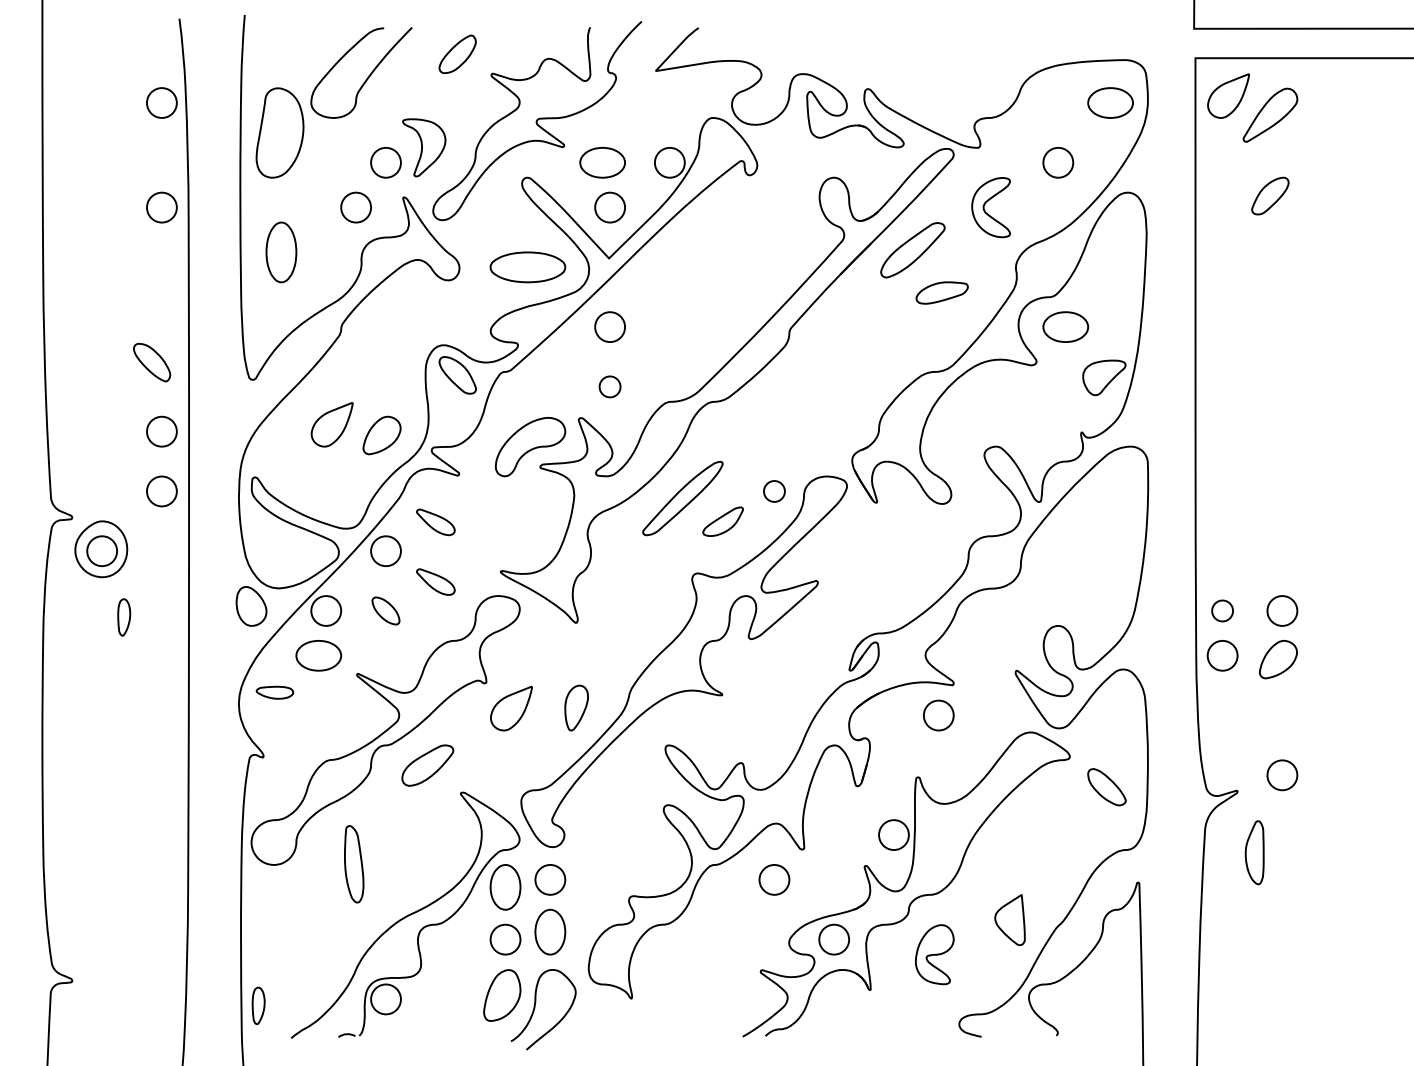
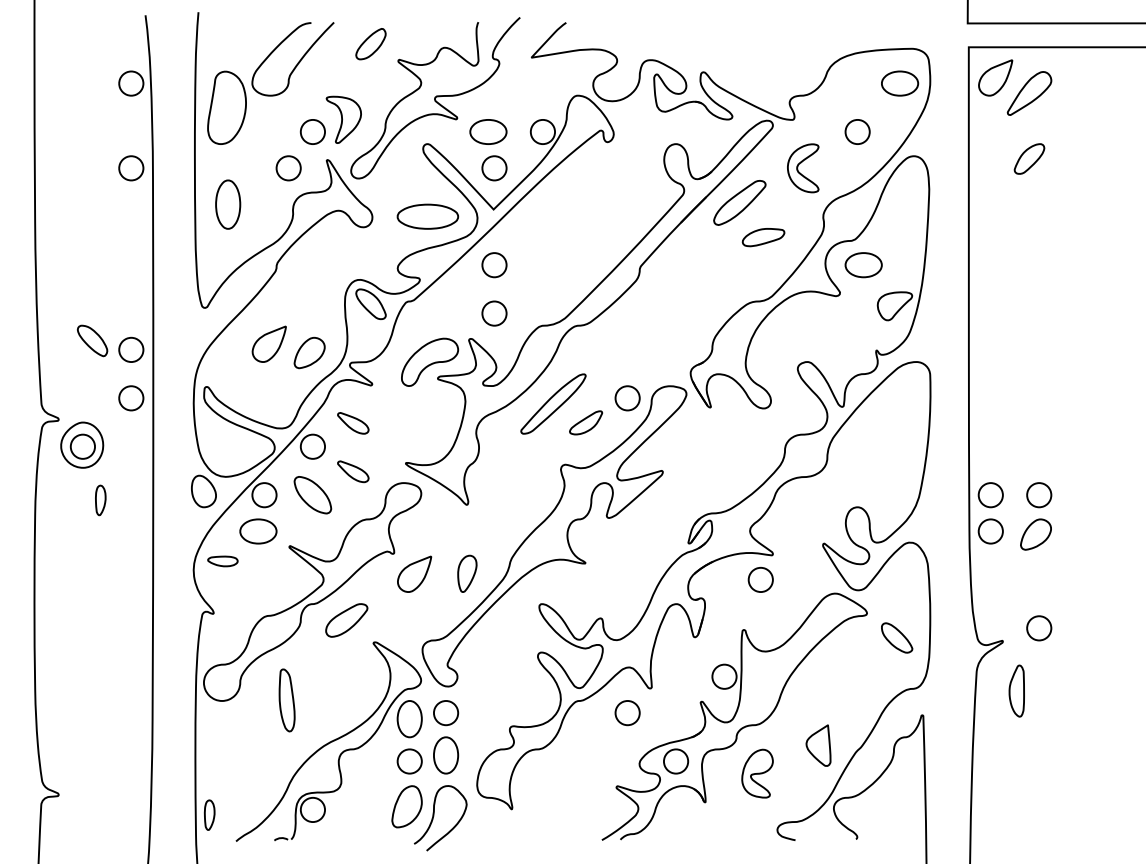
part: (152, 362) -> (92, 340), moved
part: (609, 386) -> (493, 313), size x1.43
part: (774, 491) -> (627, 398), size x1.43
part: (385, 610) -> (312, 494), size x1.67
part: (1222, 610) -> (990, 494), size x1.43

